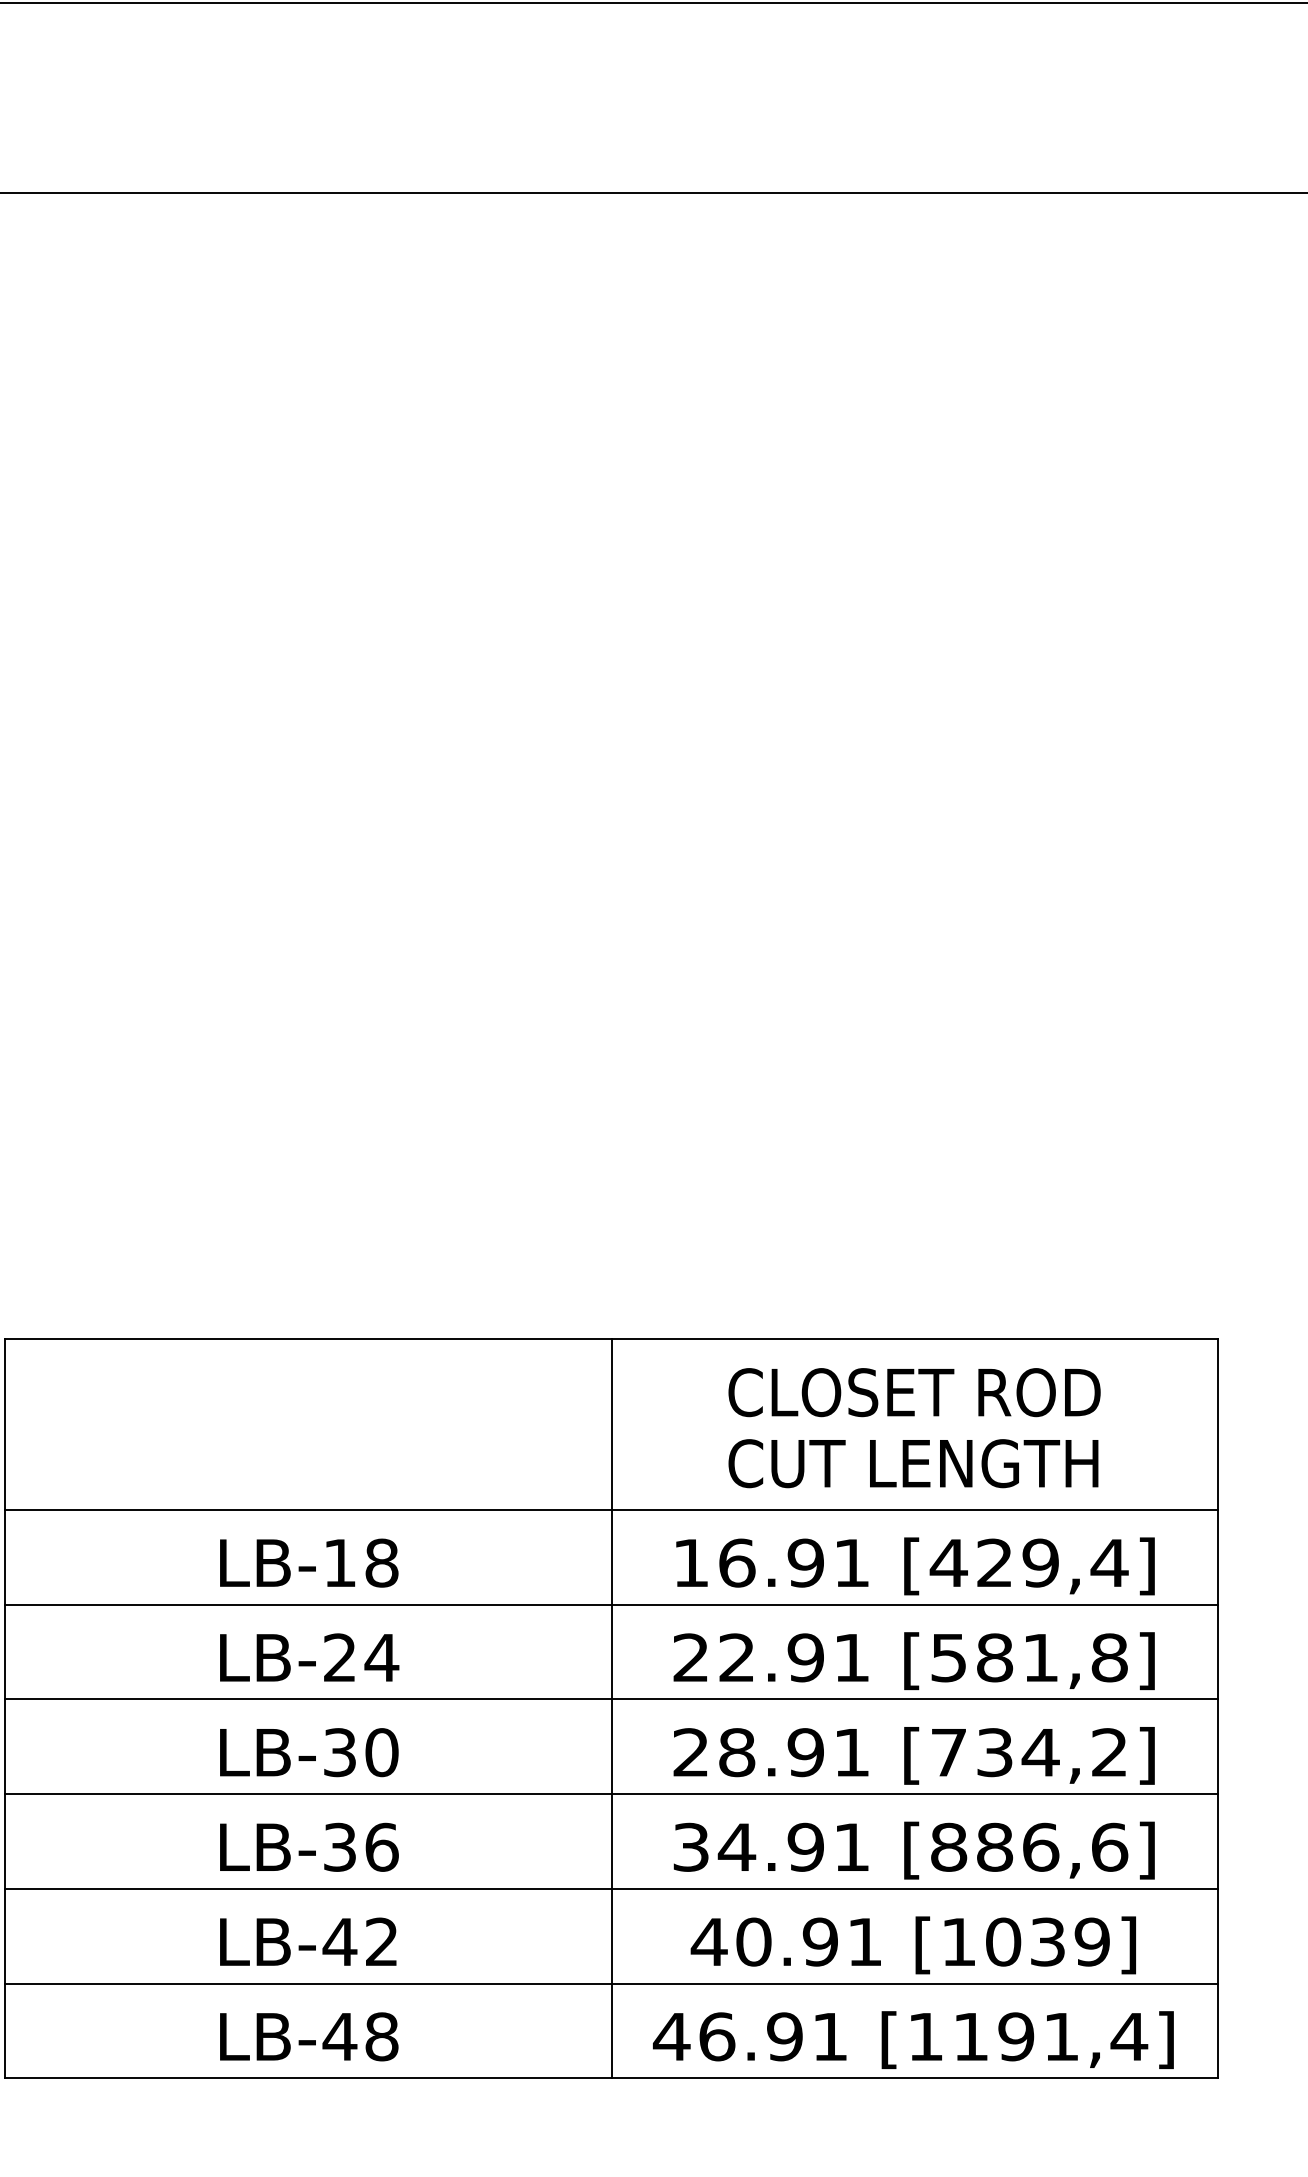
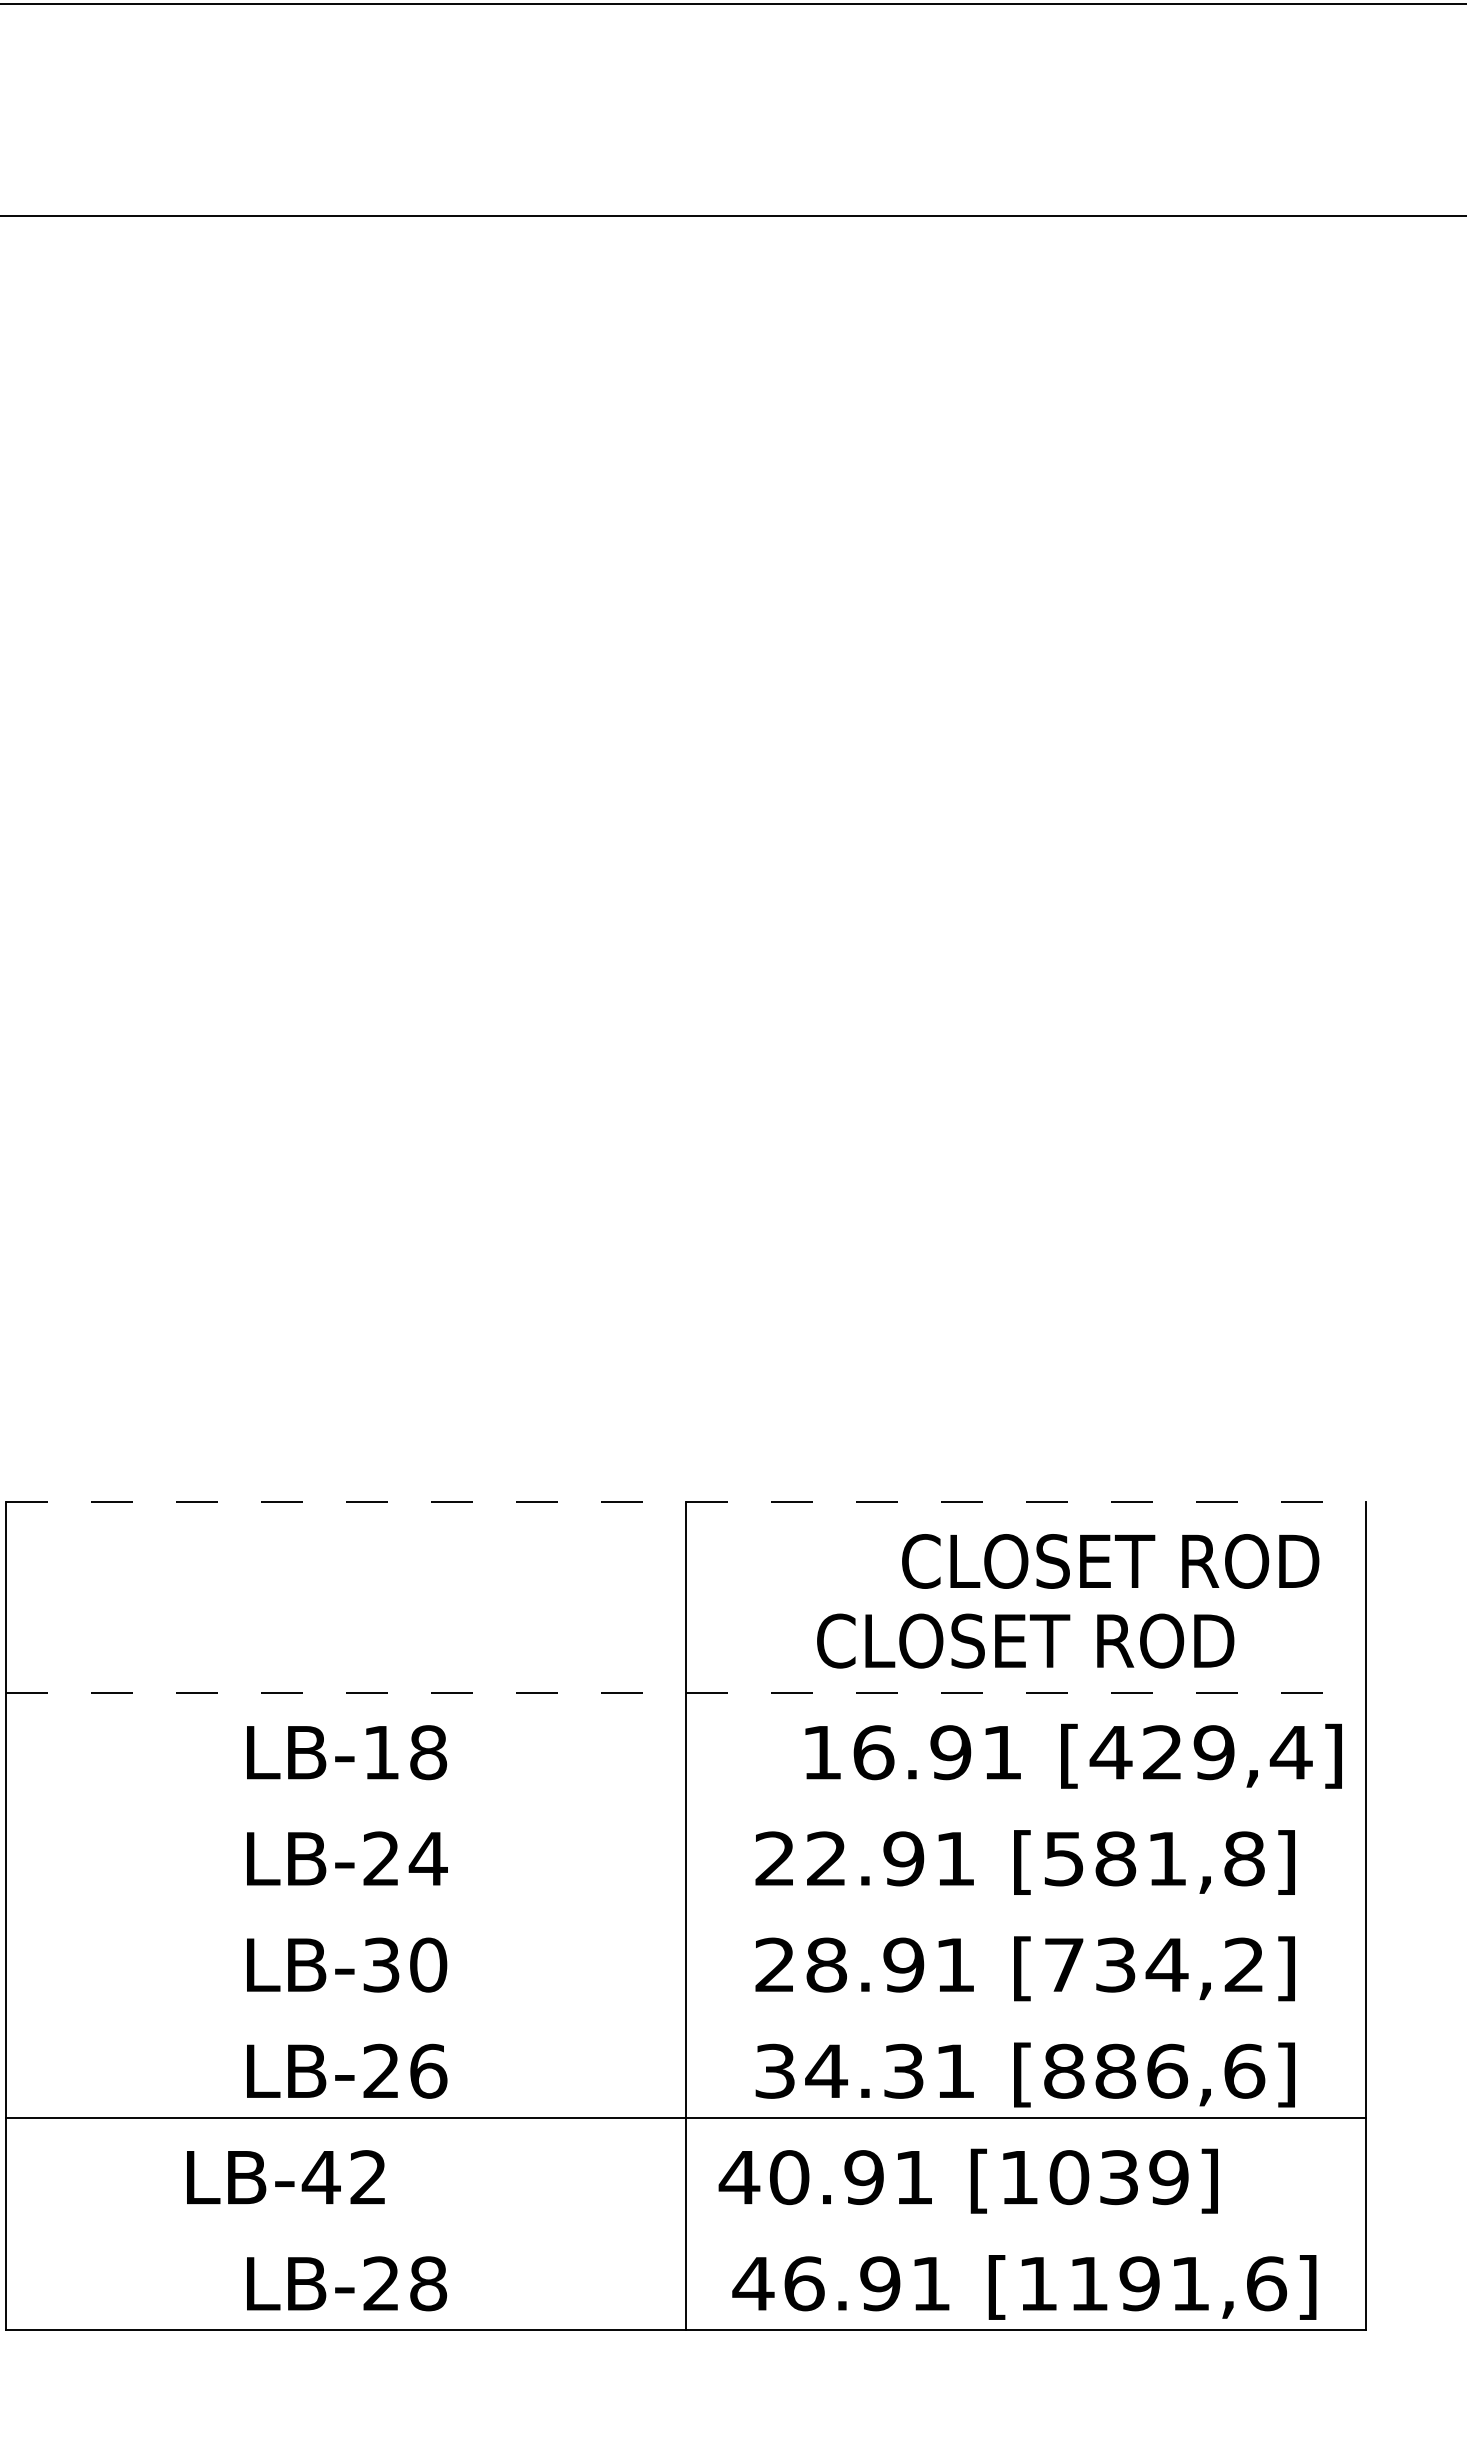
line: (611, 1339) -> (685, 1501), solid -> dashed
text: (914, 1392) -> (1110, 1561), moved
text: (918, 1463) -> (1029, 1640), CUT LENGTH -> CLOSET ROD
line: (611, 1509) -> (685, 1692), solid -> dashed
text: (915, 1565) -> (1073, 1755), moved
line: (611, 1604) -> (685, 1799), removed
line: (611, 1699) -> (685, 1905), removed
line: (611, 1793) -> (685, 2011), removed
text: (340, 1847) -> (381, 2071), LB-36 -> LB-26
text: (805, 1847) -> (903, 2071), 34.91 -> 34.31
text: (307, 1942) -> (285, 2177), moved
text: (912, 1944) -> (967, 2180), moved
line: (611, 1983) -> (685, 2224), removed
text: (339, 2036) -> (380, 2283), LB-48 -> LB-28
text: (1129, 2036) -> (1266, 2283), [1191,4] -> [1191,6]

